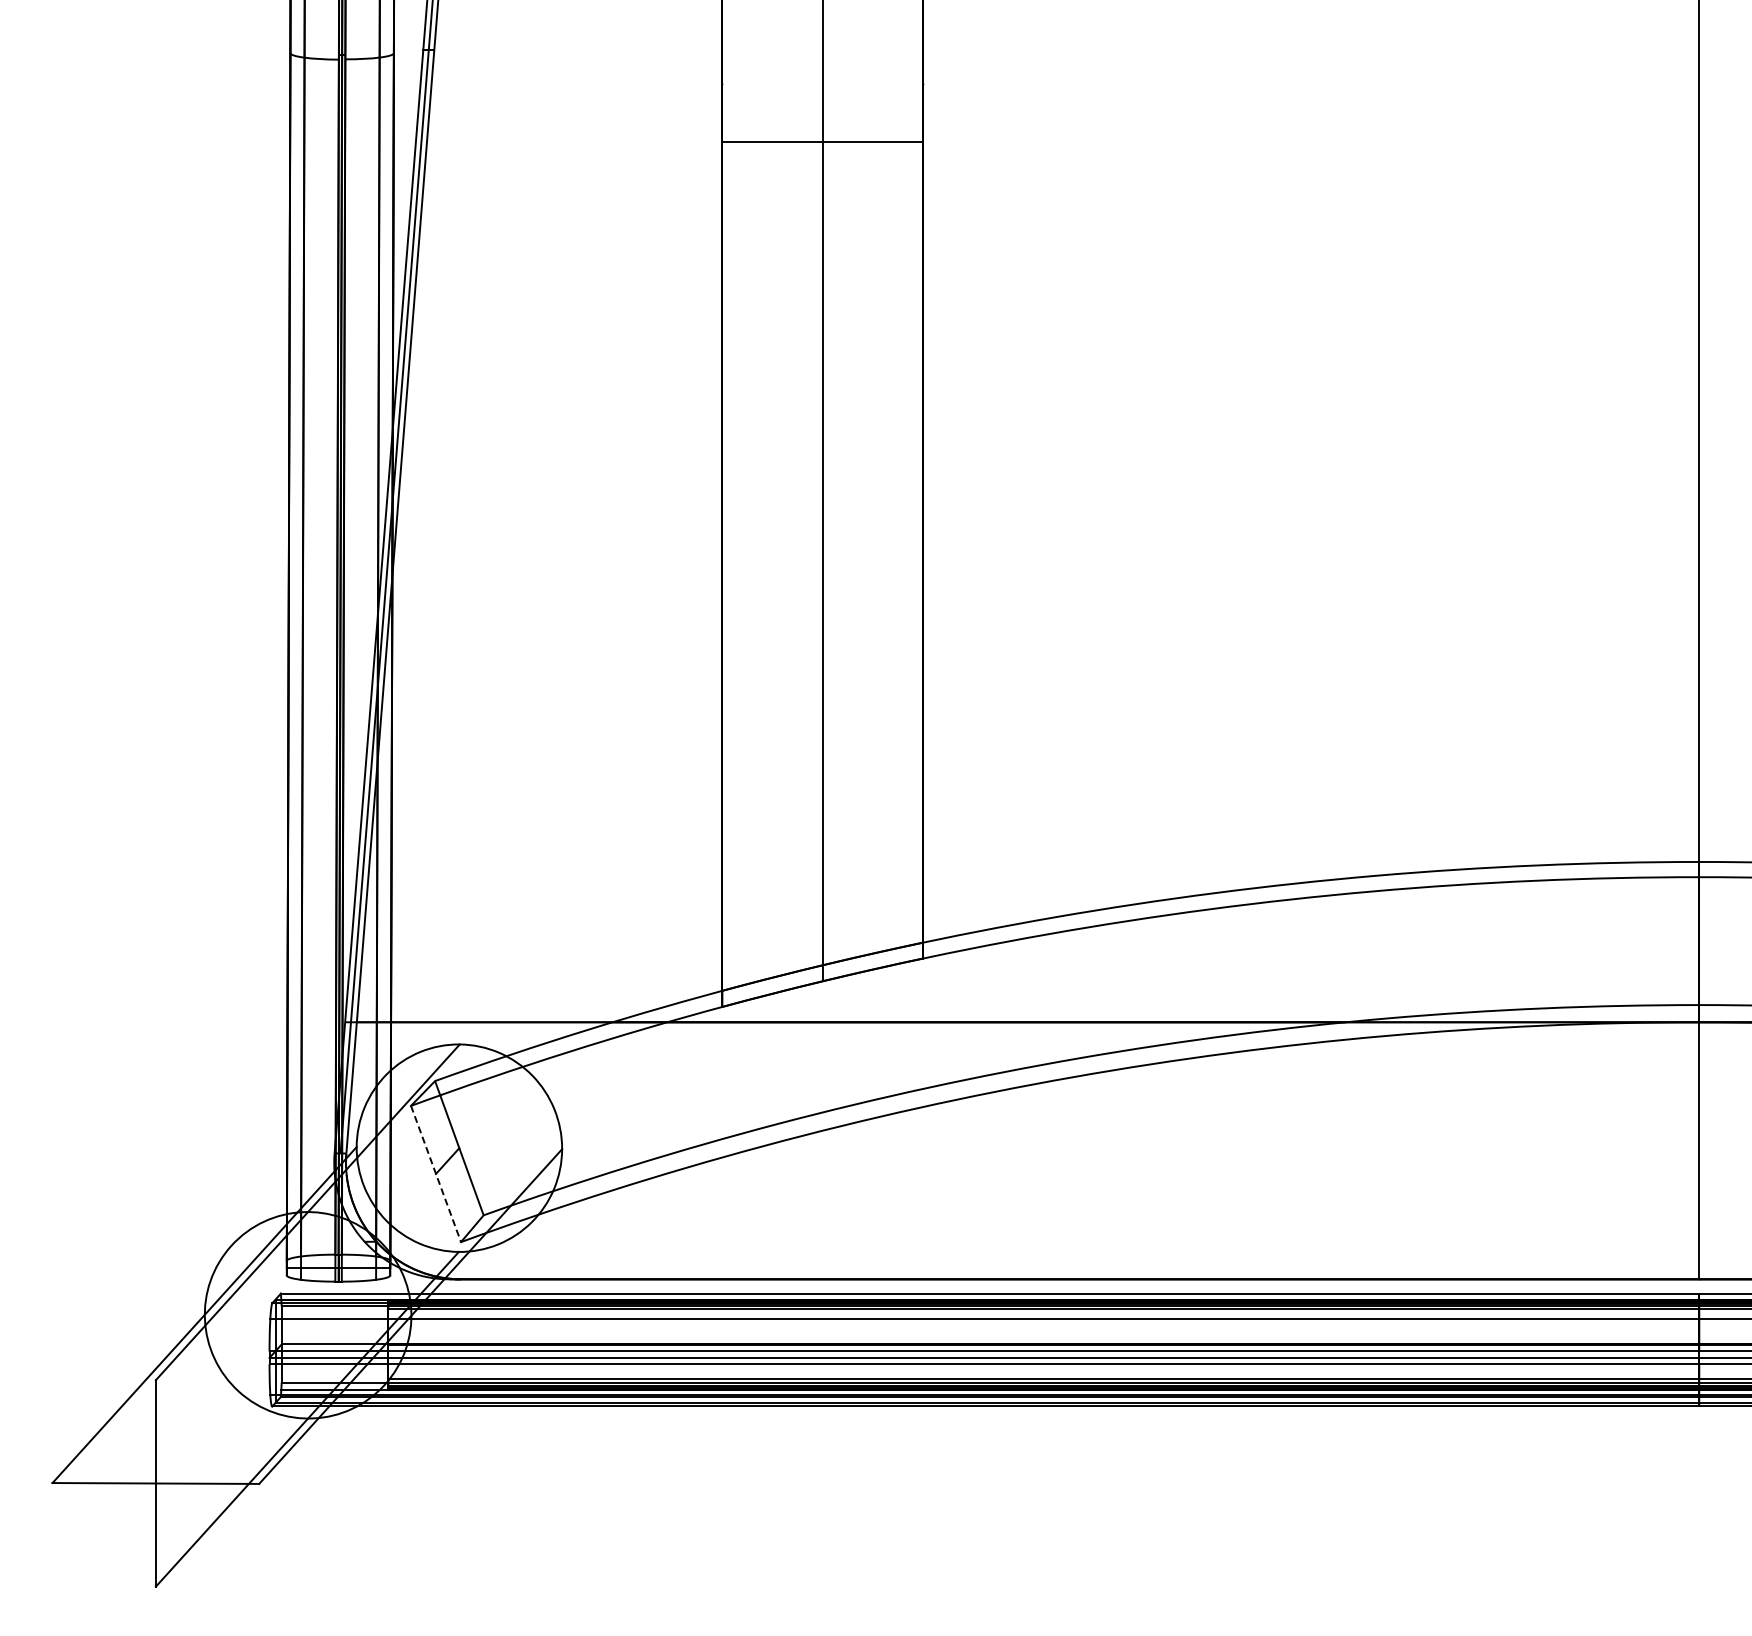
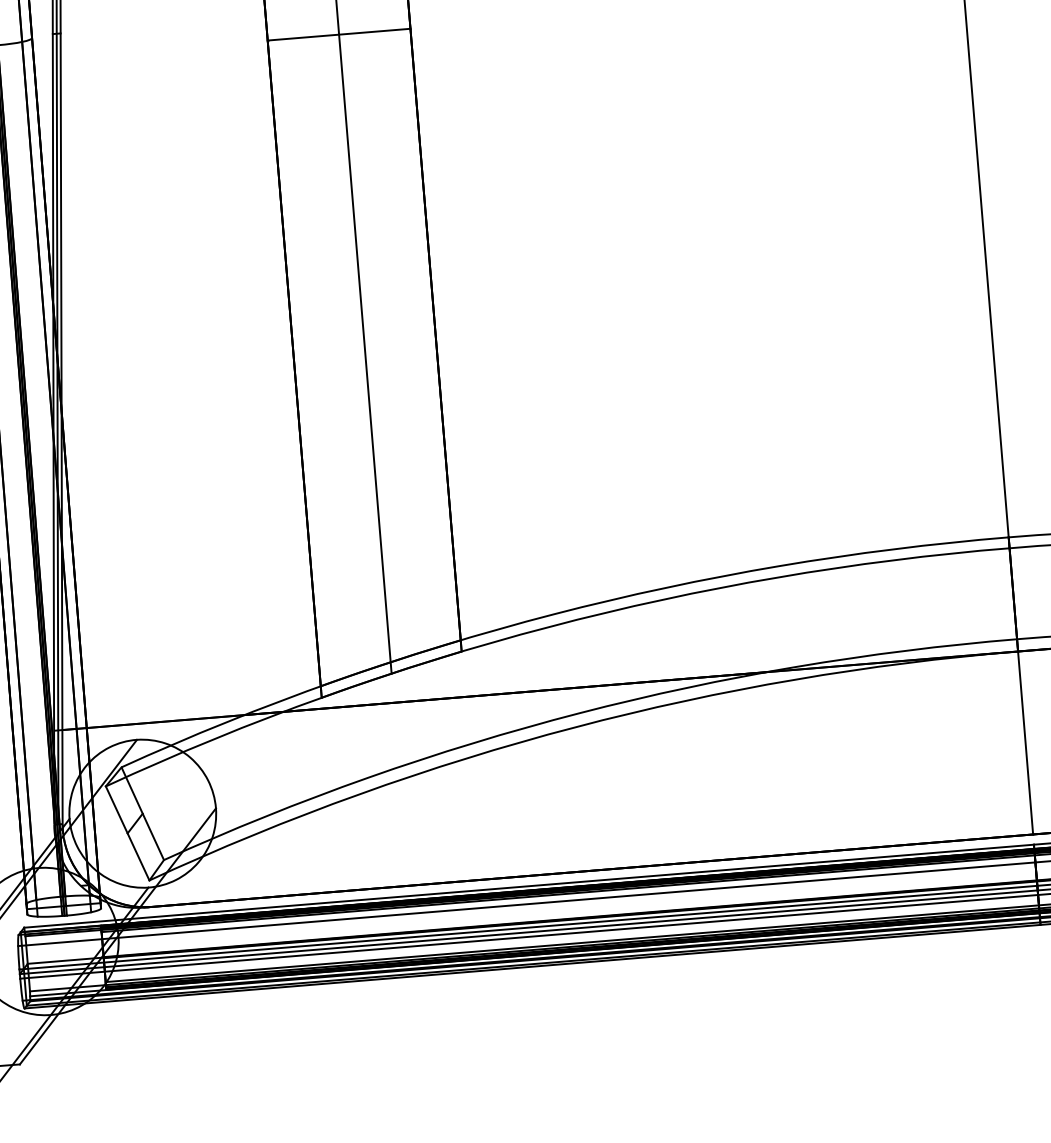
line: (822, 141) -> (338, 34), moved
line: (436, 1173) -> (127, 833), dashed -> solid

